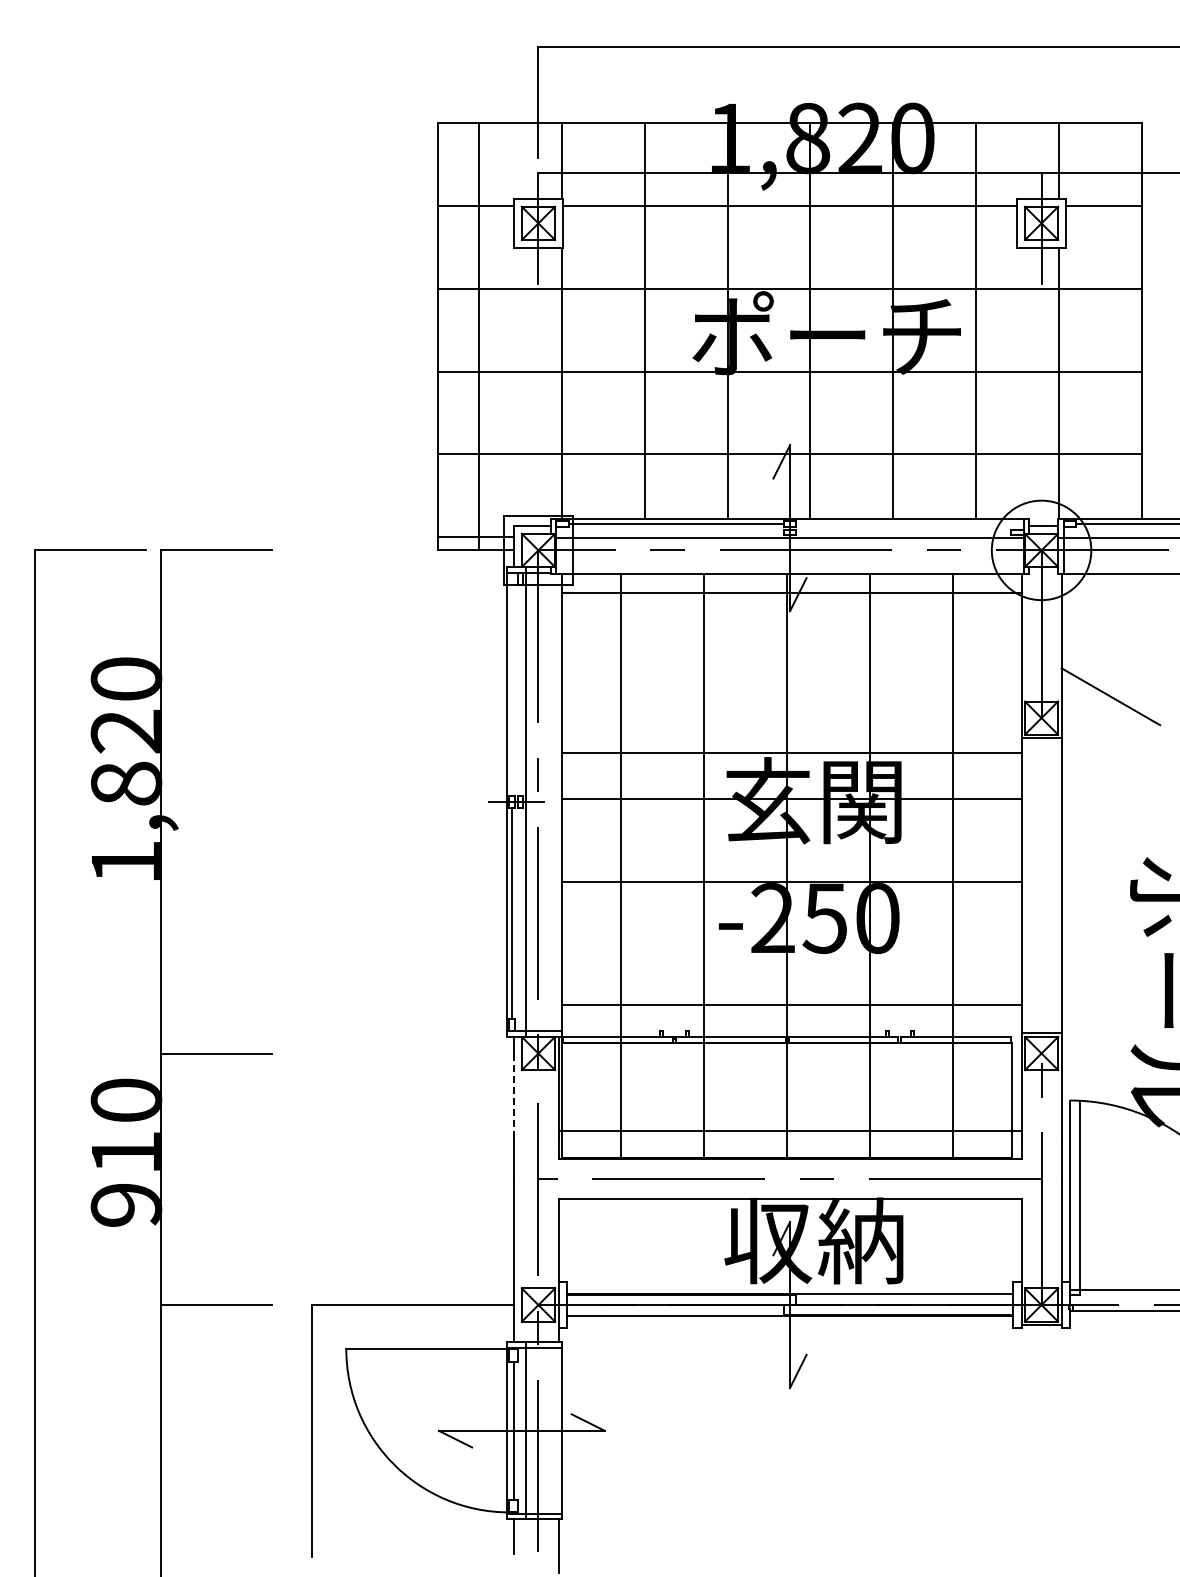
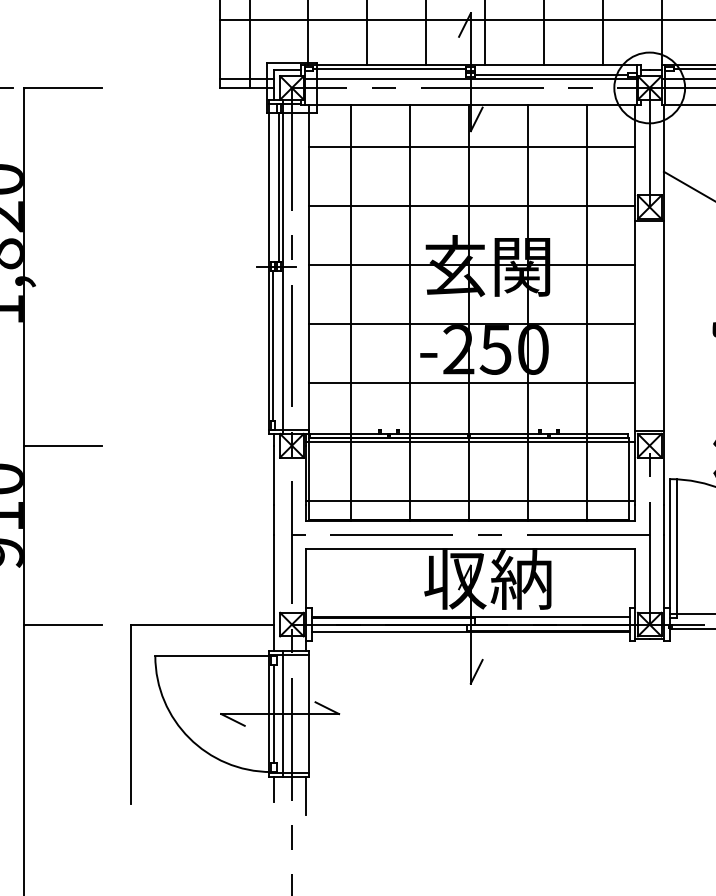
line: (903, 532) -> (551, 75), added
line: (791, 593) -> (471, 147), moved
line: (520, 689) -> (279, 186), added
line: (791, 753) -> (471, 206), moved
line: (791, 1005) -> (471, 383), moved
line: (789, 1048) -> (470, 442), added
line: (513, 1095) -> (274, 475), dashed -> solid

